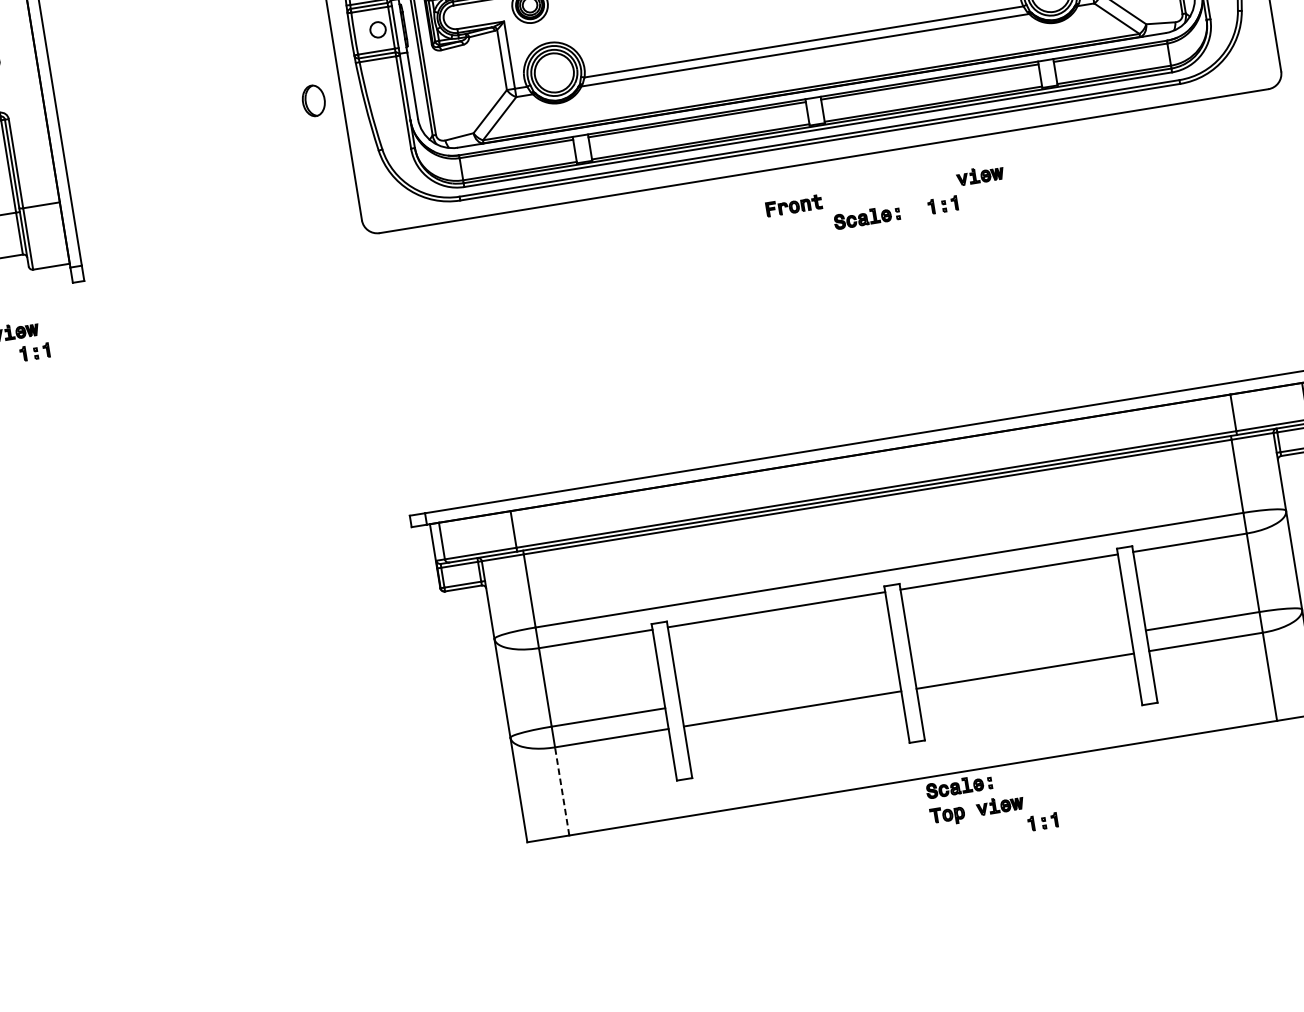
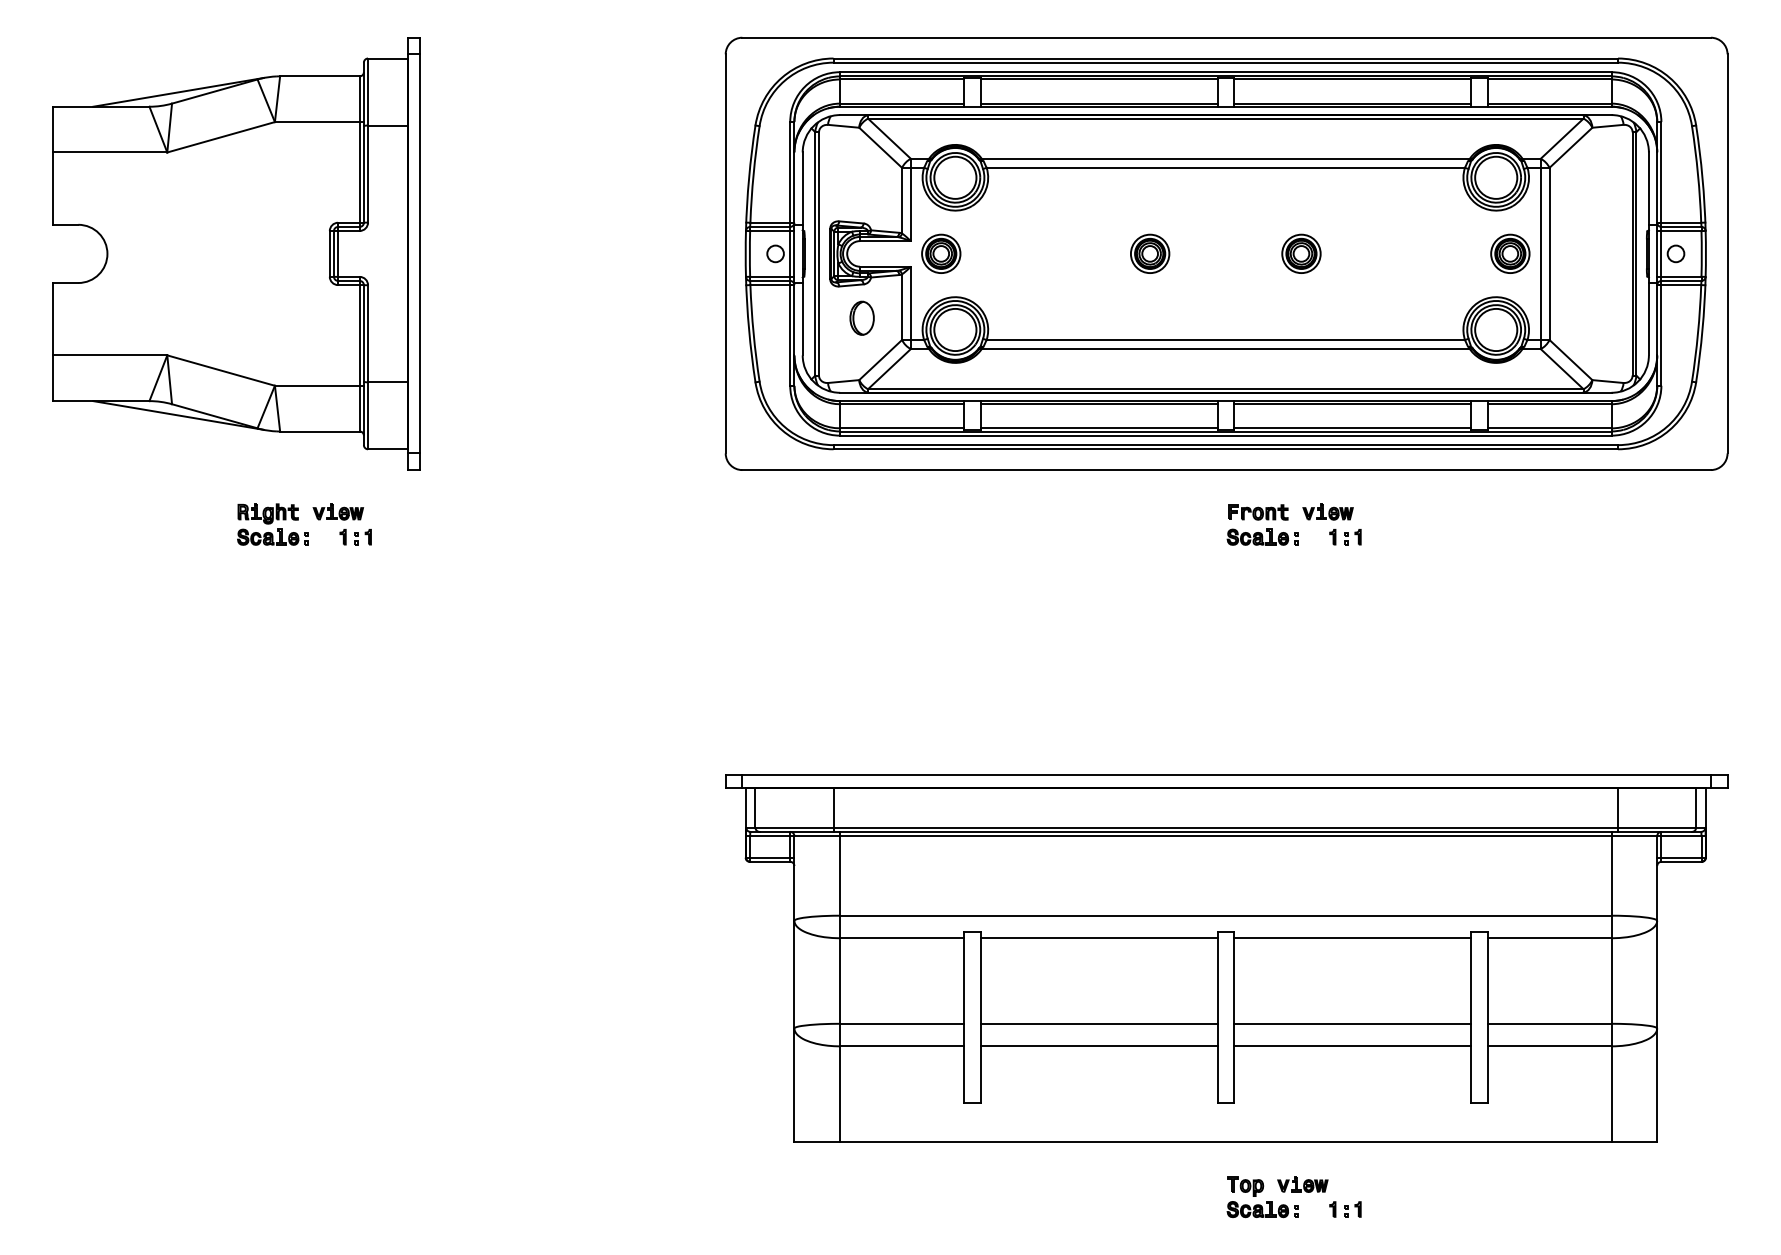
part: (313, 100) -> (861, 317), moved
part: (979, 174) -> (1327, 511), moved
part: (794, 205) -> (1258, 512), moved
line: (1021, 650) -> (1352, 1023), added
line: (788, 688) -> (1098, 1023), added
part: (959, 786) -> (1262, 1209), moved
line: (562, 790) -> (840, 1093), dashed -> solid

